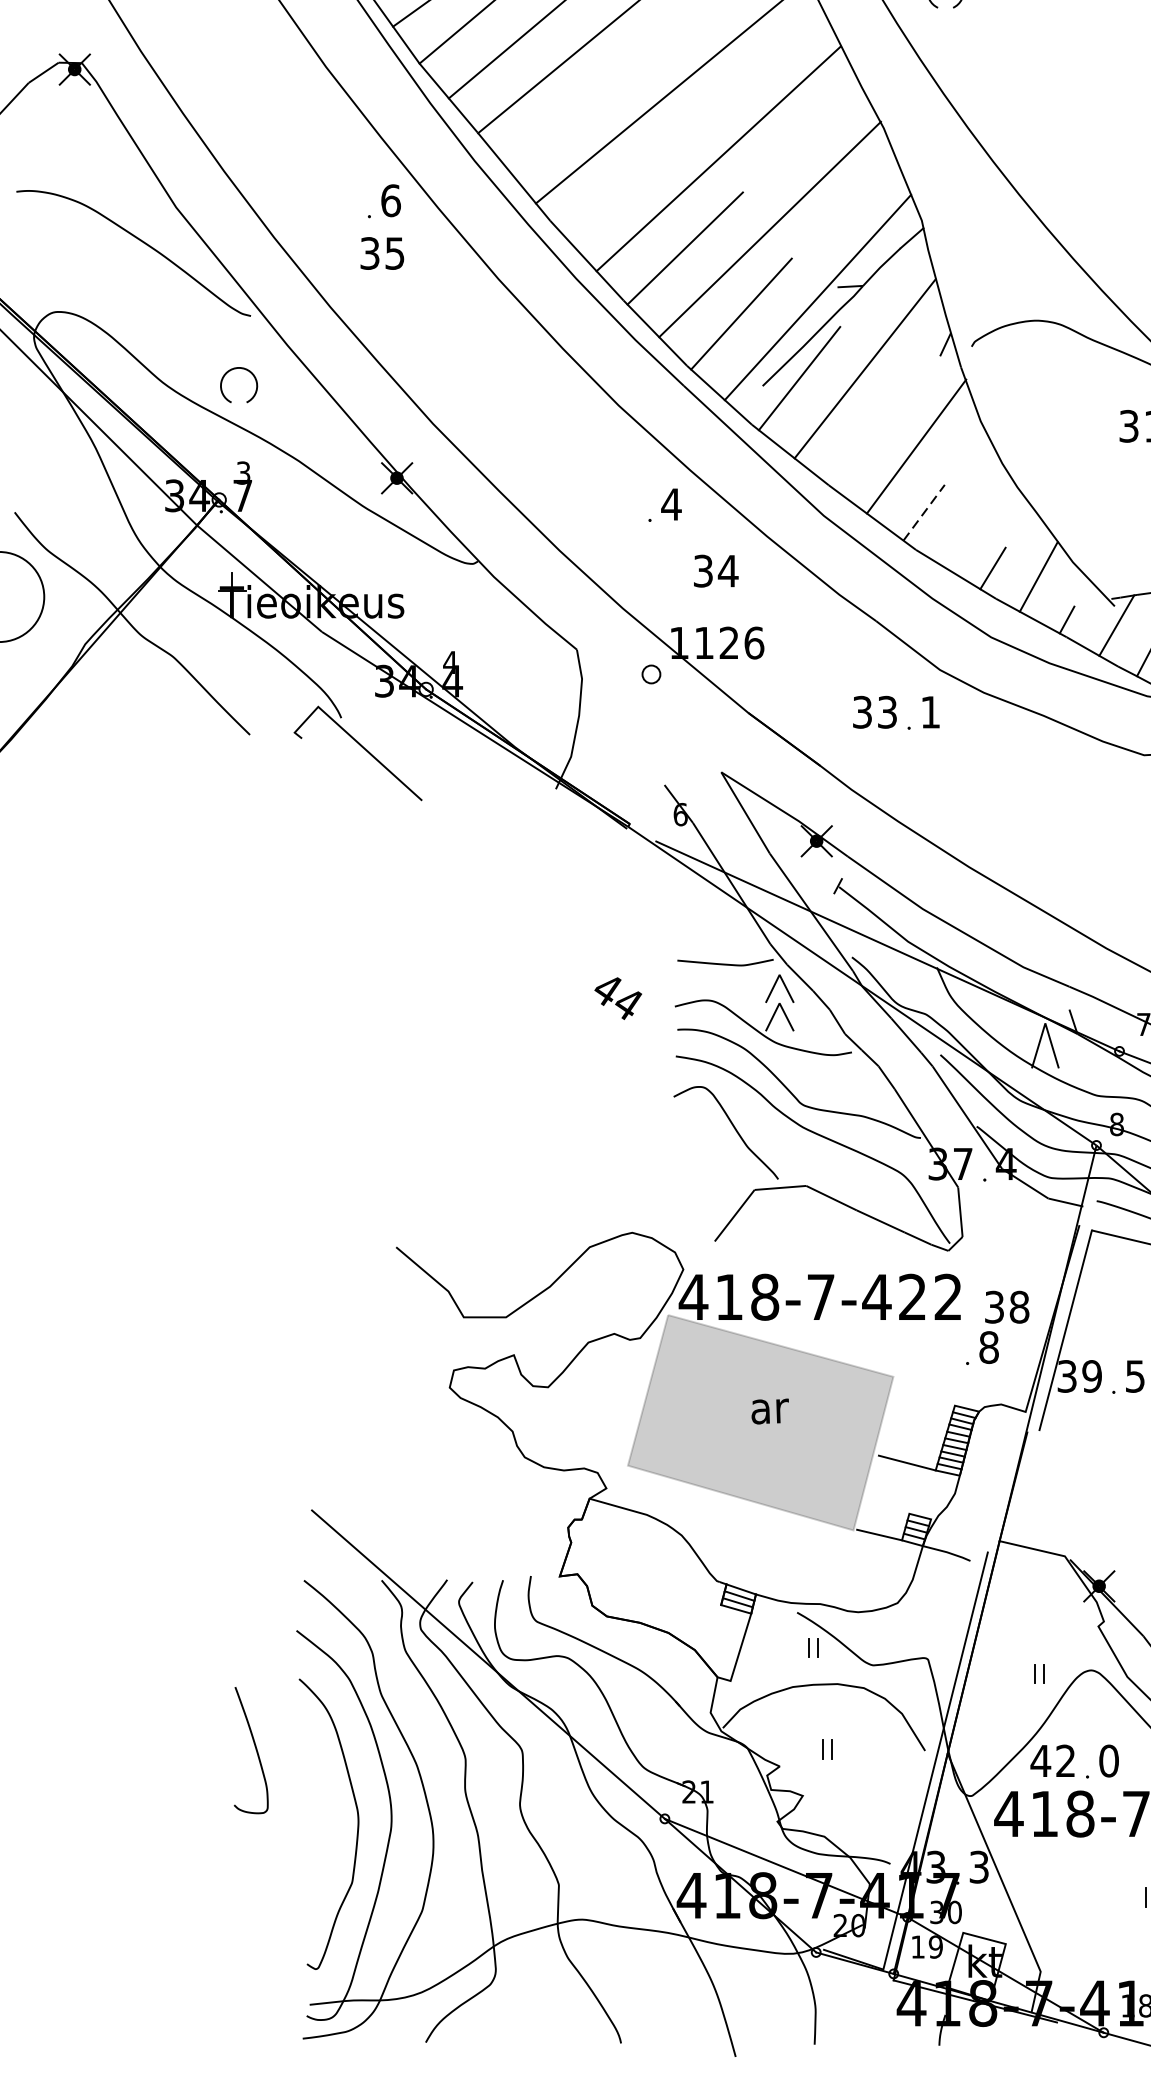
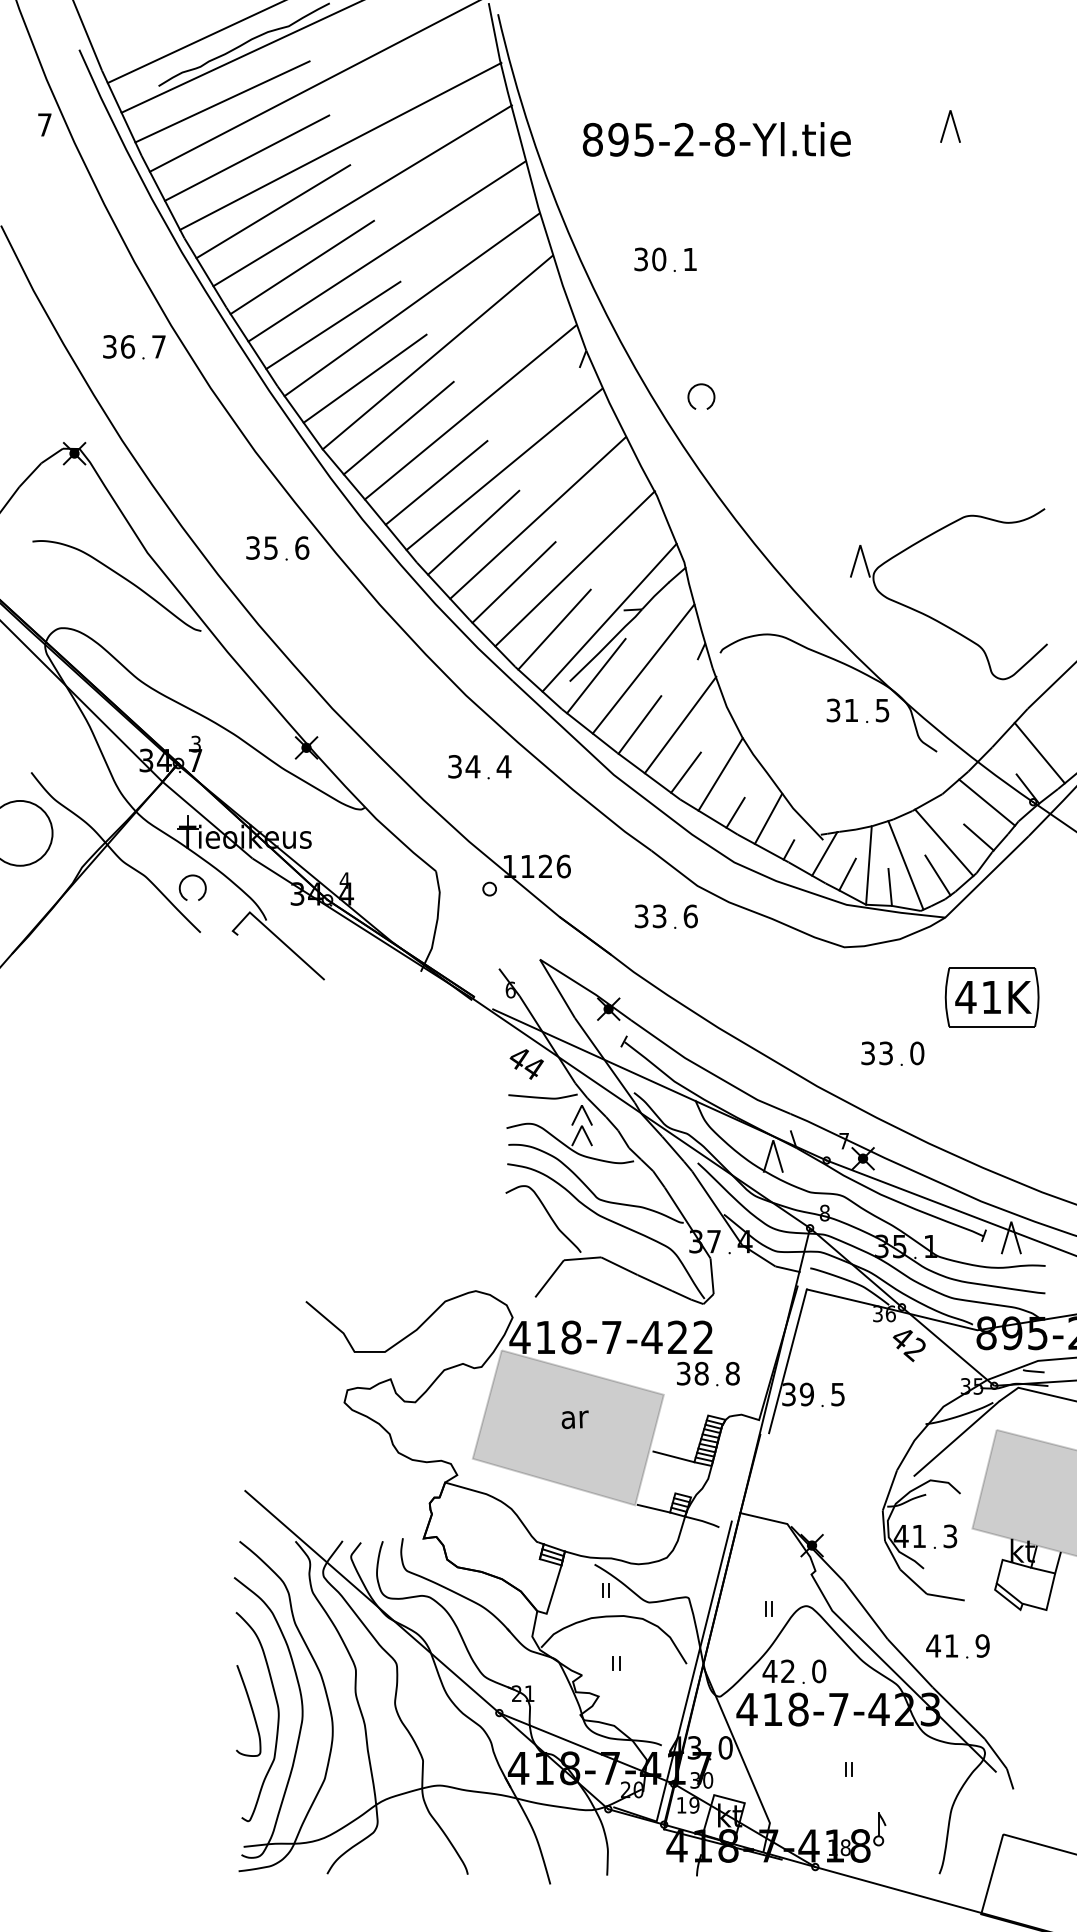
line: (577, 109) -> (436, 482), added
line: (628, 179) -> (473, 532), added
text: (381, 252) -> (261, 547), moved
part: (233, 370) -> (188, 877), moved
line: (859, 445) -> (639, 724), added
line: (924, 512) -> (686, 772), dashed -> solid
line: (972, 515) -> (720, 774), added
text: (716, 570) -> (464, 766), moved
text: (930, 712) -> (690, 916), 1 -> 6
text: (617, 998) -> (526, 1064), moved
text: (1006, 1306) -> (692, 1373), moved
curve: (255, 1750) -> (251, 1710), moved
text: (978, 1866) -> (725, 1747), 3 -> 0

